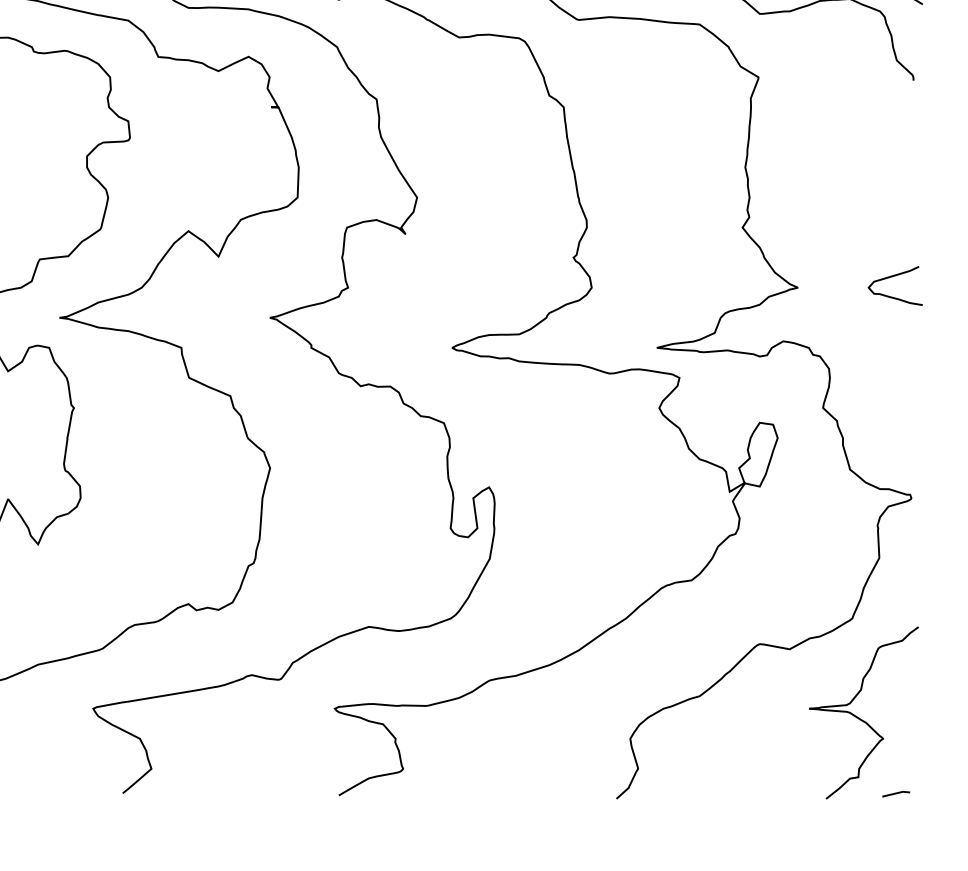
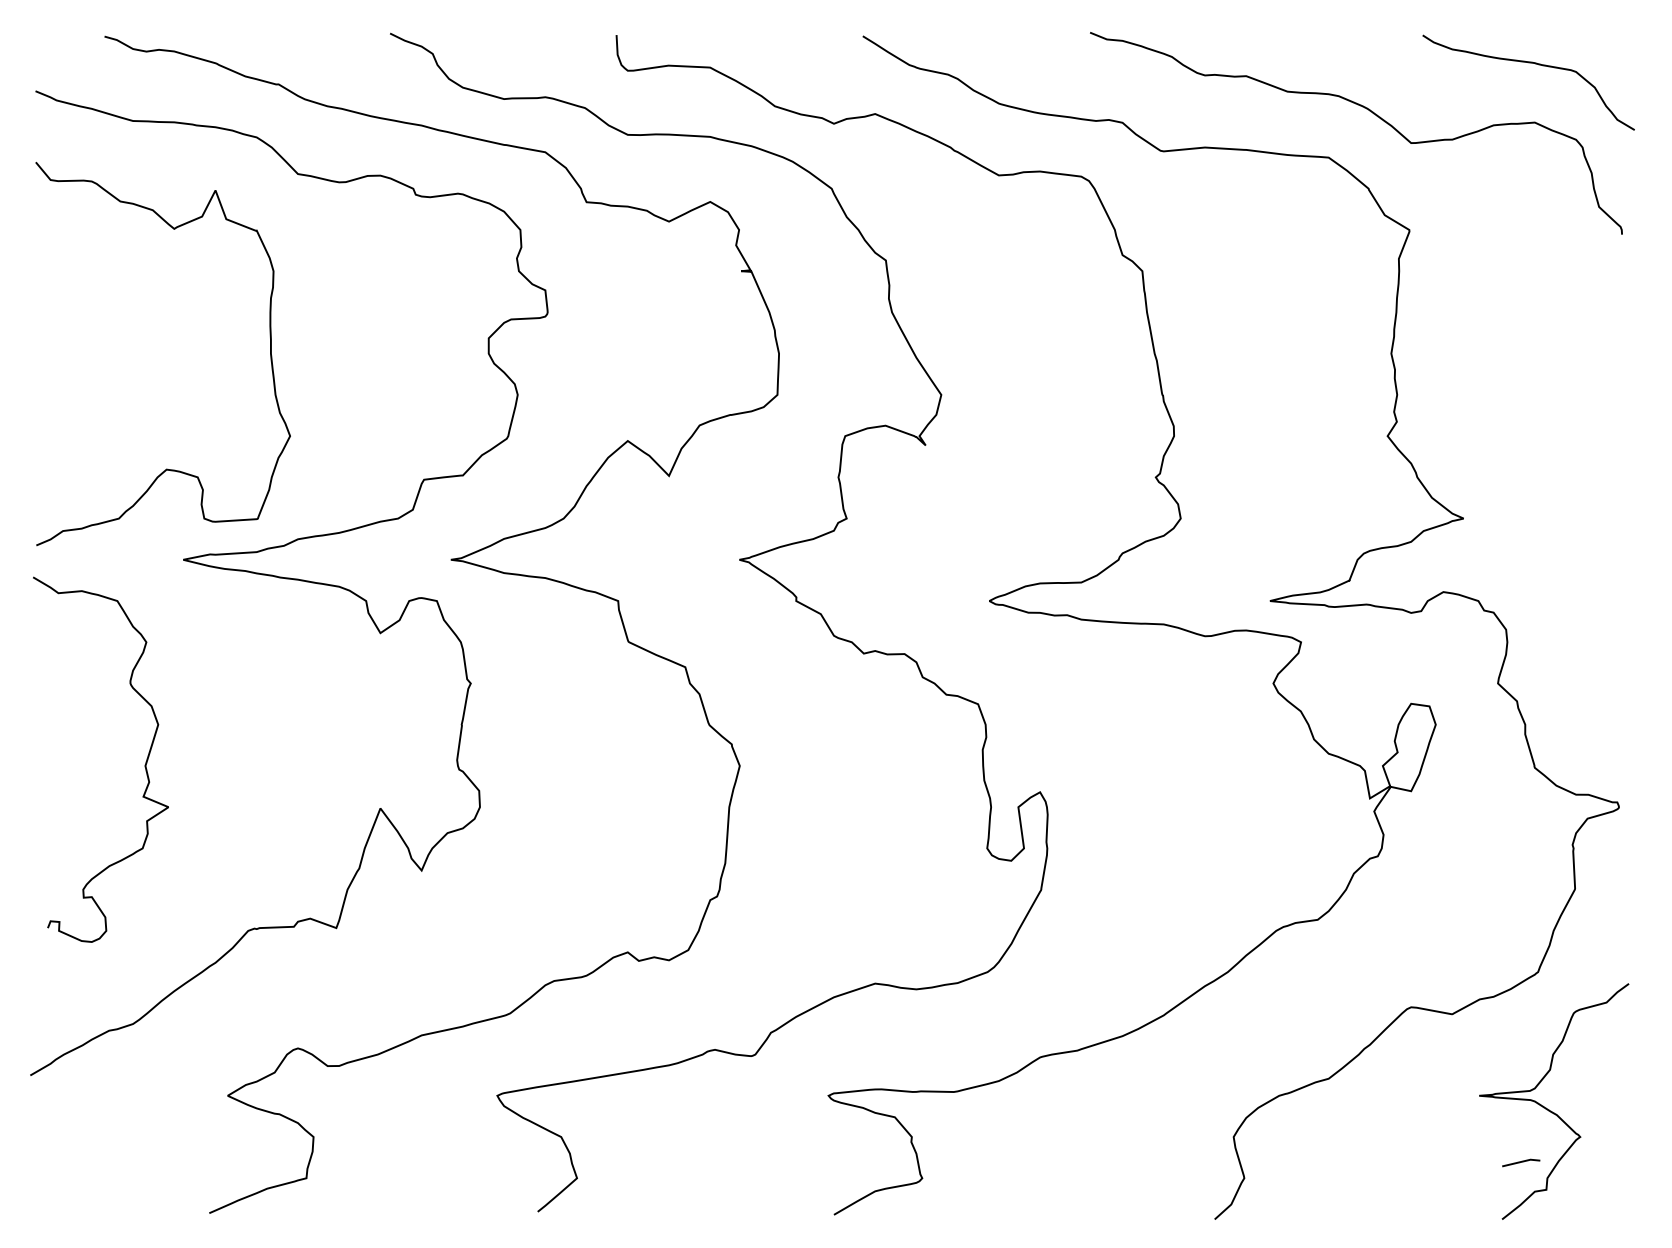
curve: (891, 277) -> (1591, 504), removed
line: (896, 793) -> (1521, 1162), moved

